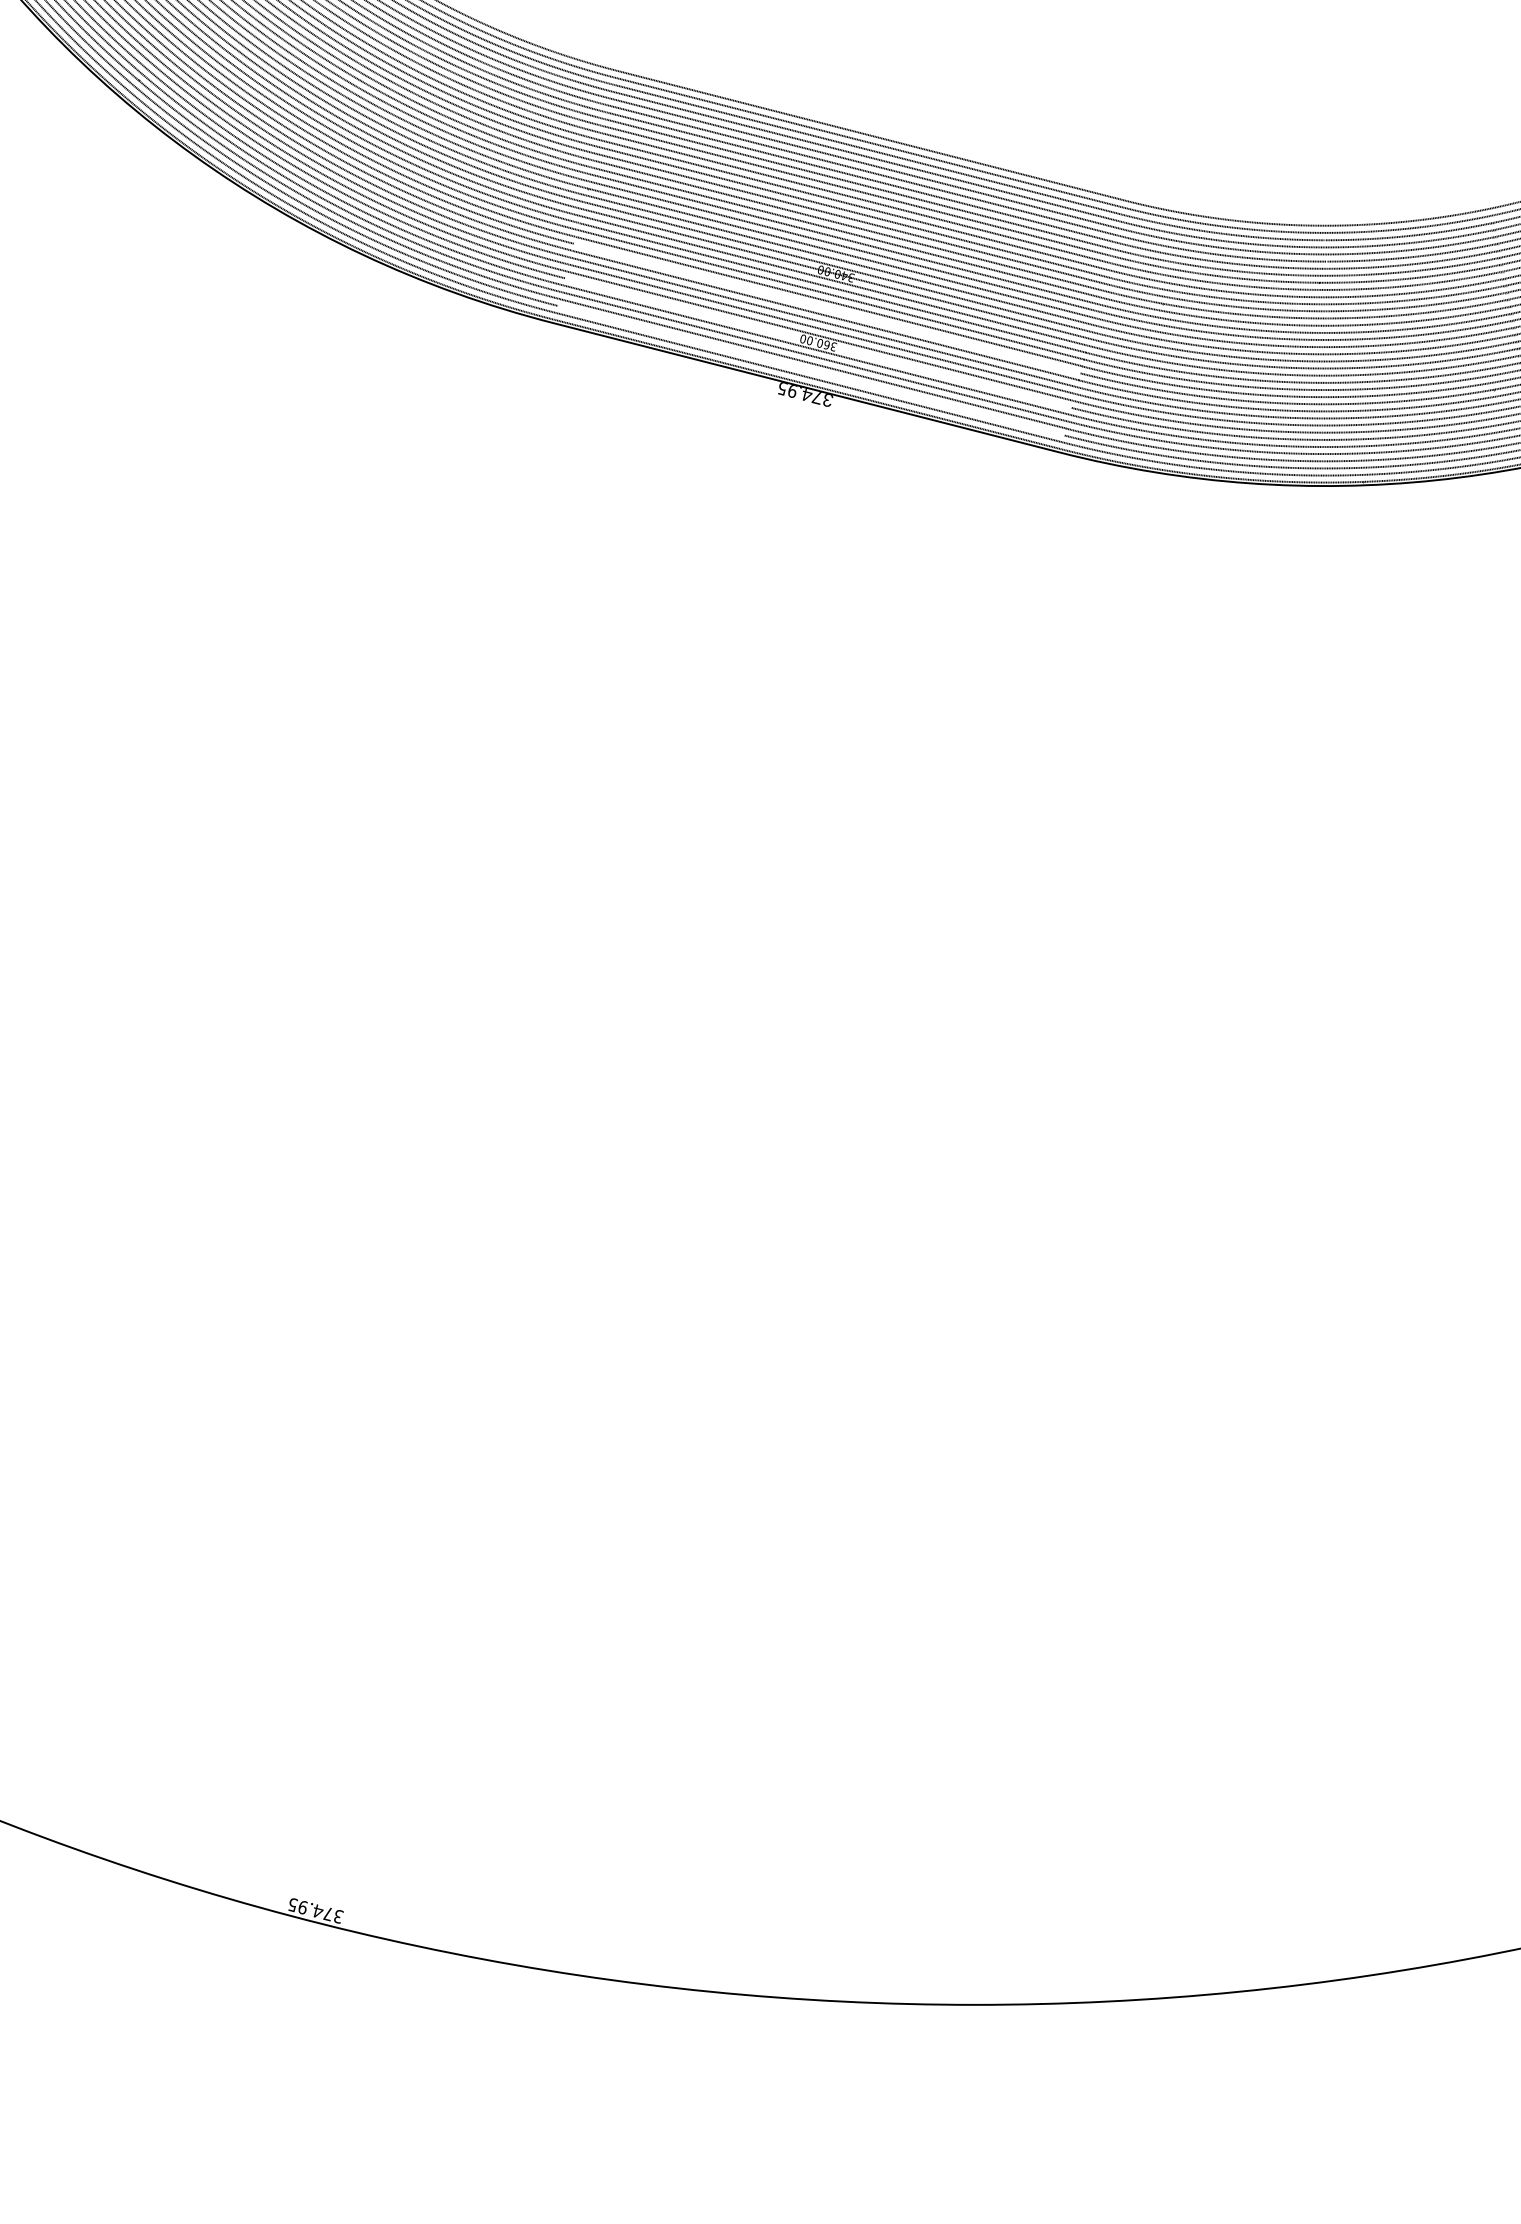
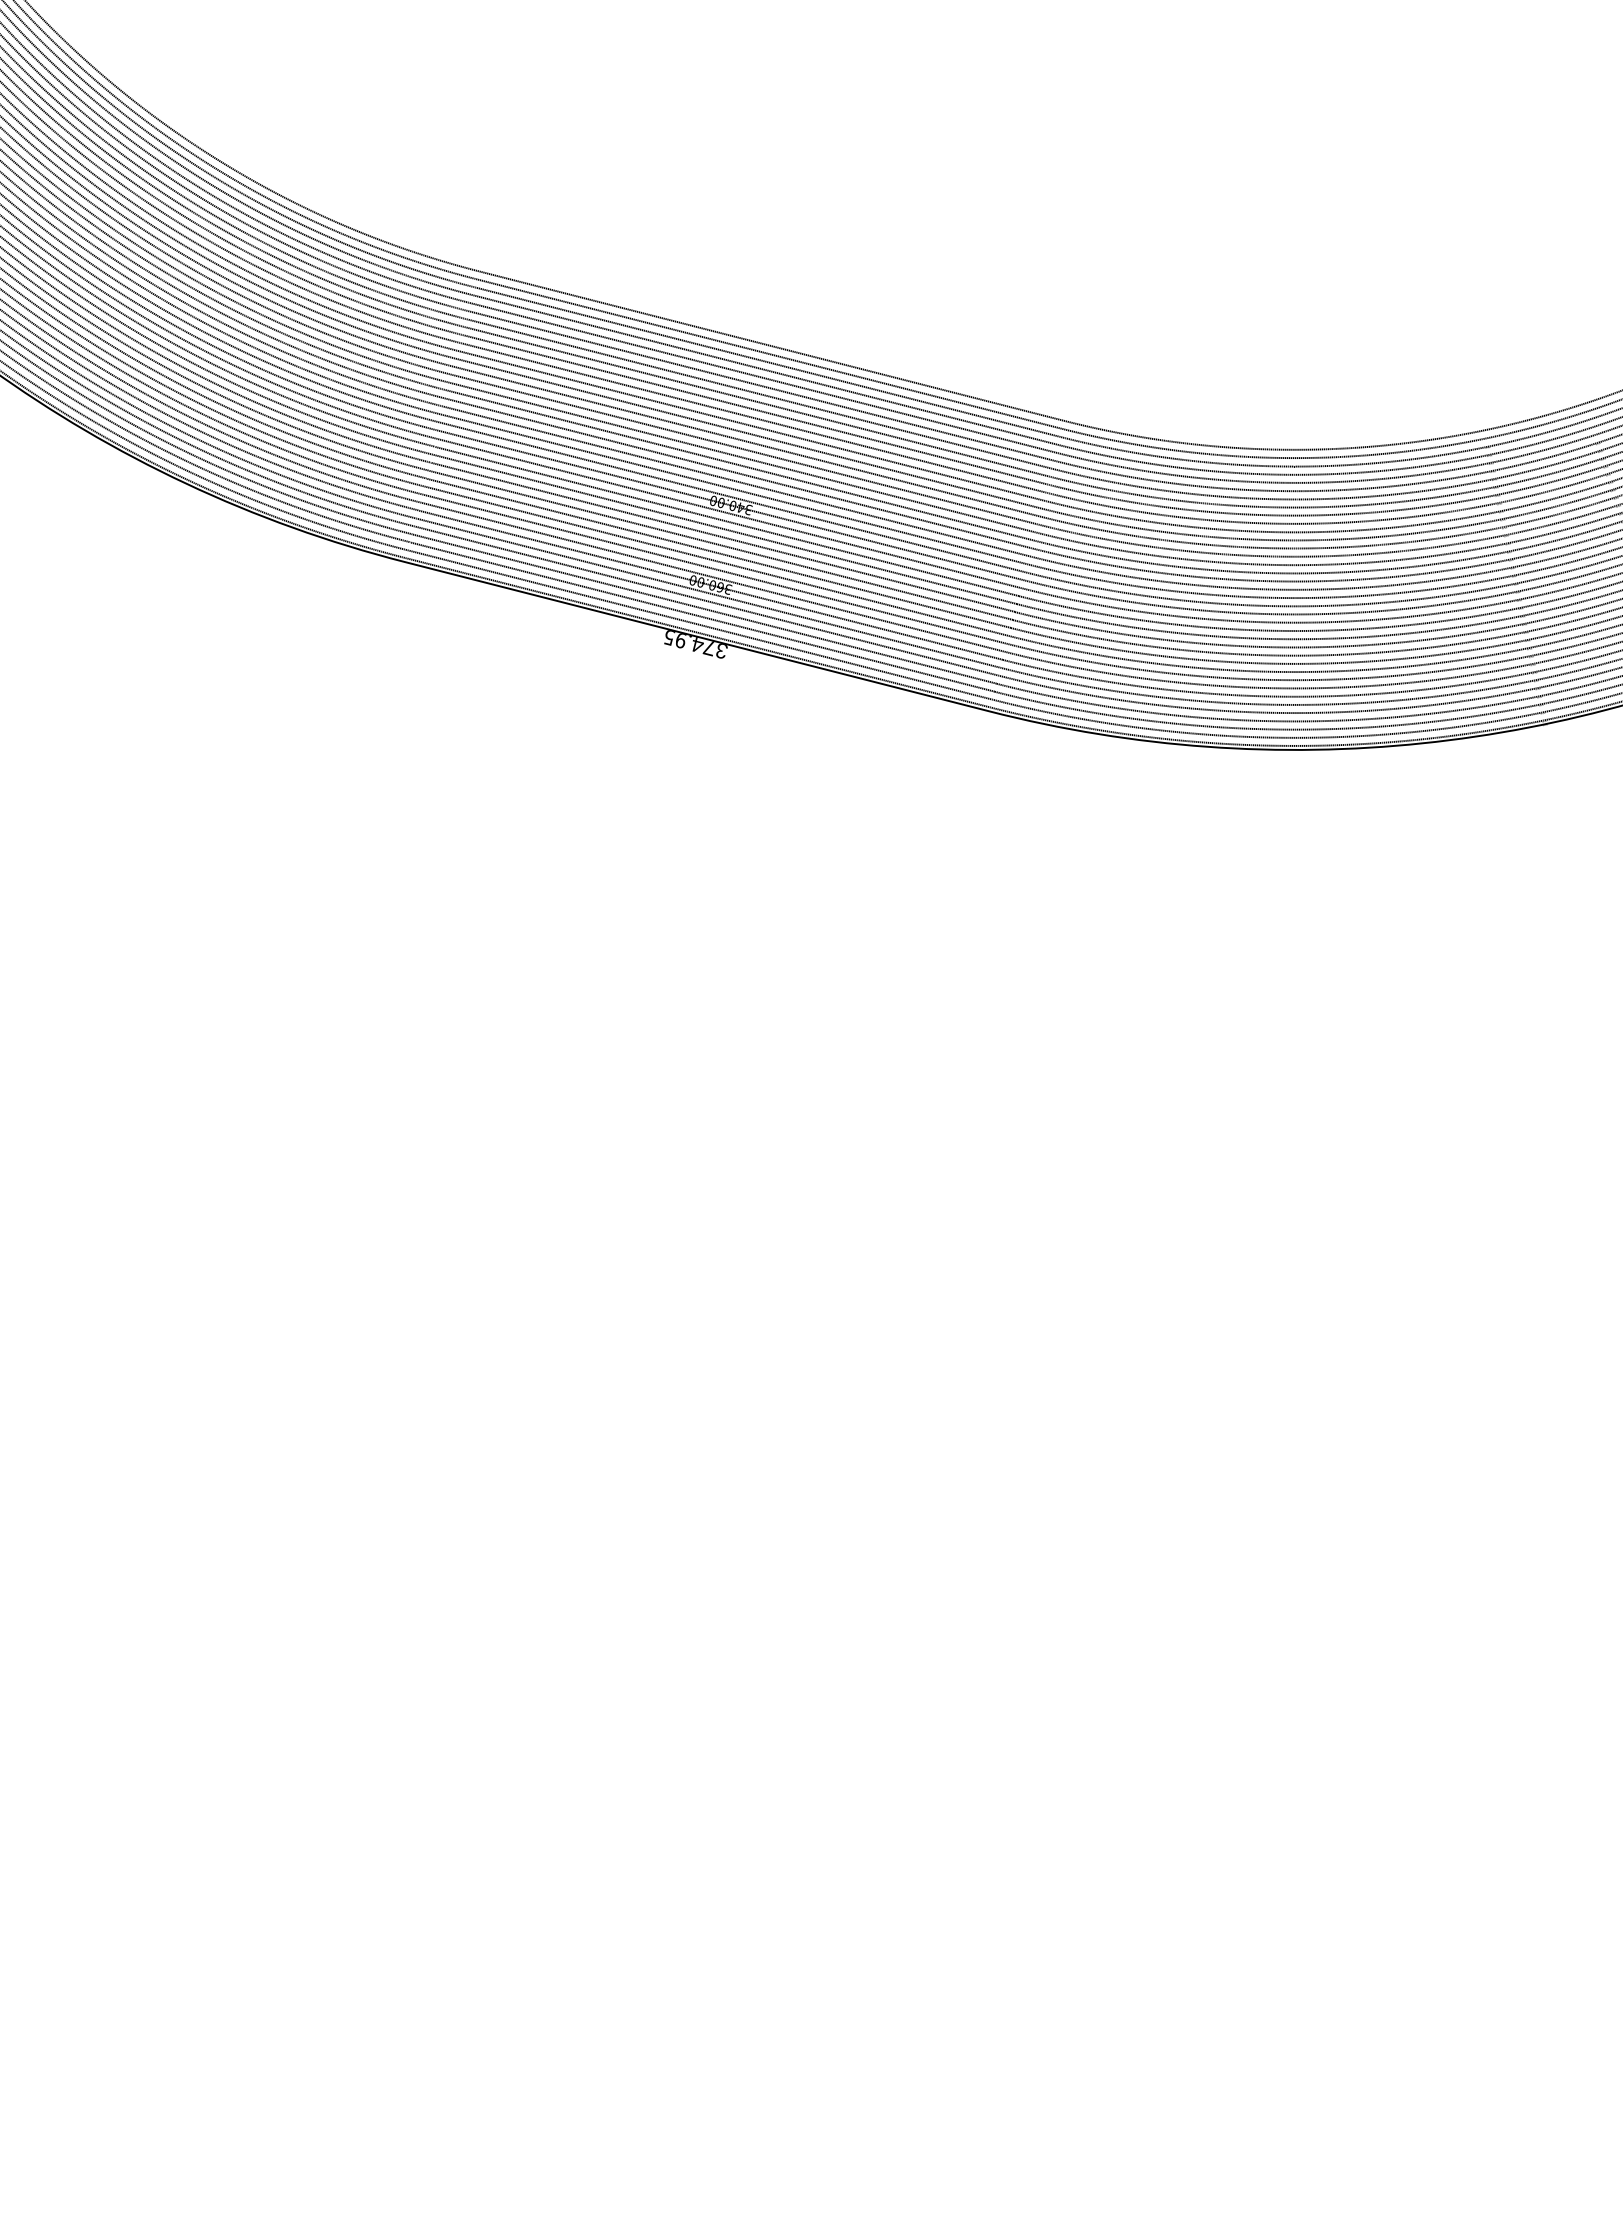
line: (826, 308) -> (720, 545), added
line: (818, 342) -> (710, 584), added
line: (810, 370) -> (701, 616), added

